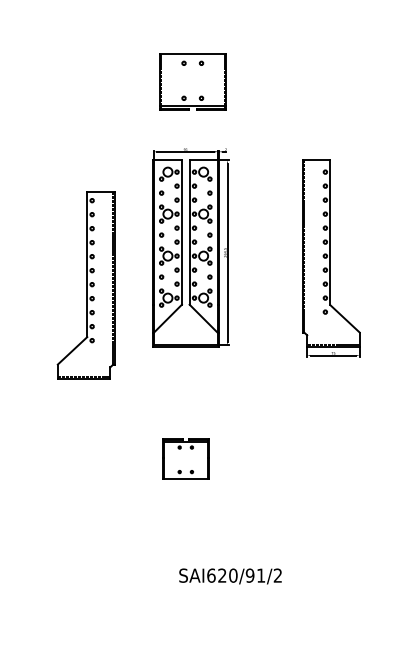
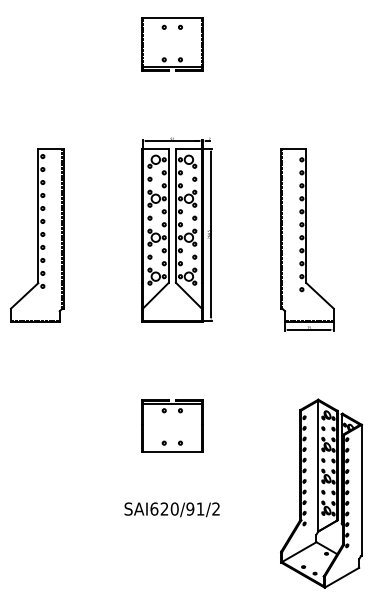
part: (192, 81) -> (172, 44), moved
part: (85, 285) -> (36, 235), moved
part: (185, 458) -> (172, 425), size x1.43
part: (346, 531) -> (321, 493), added
text: (230, 576) -> (172, 509), moved

